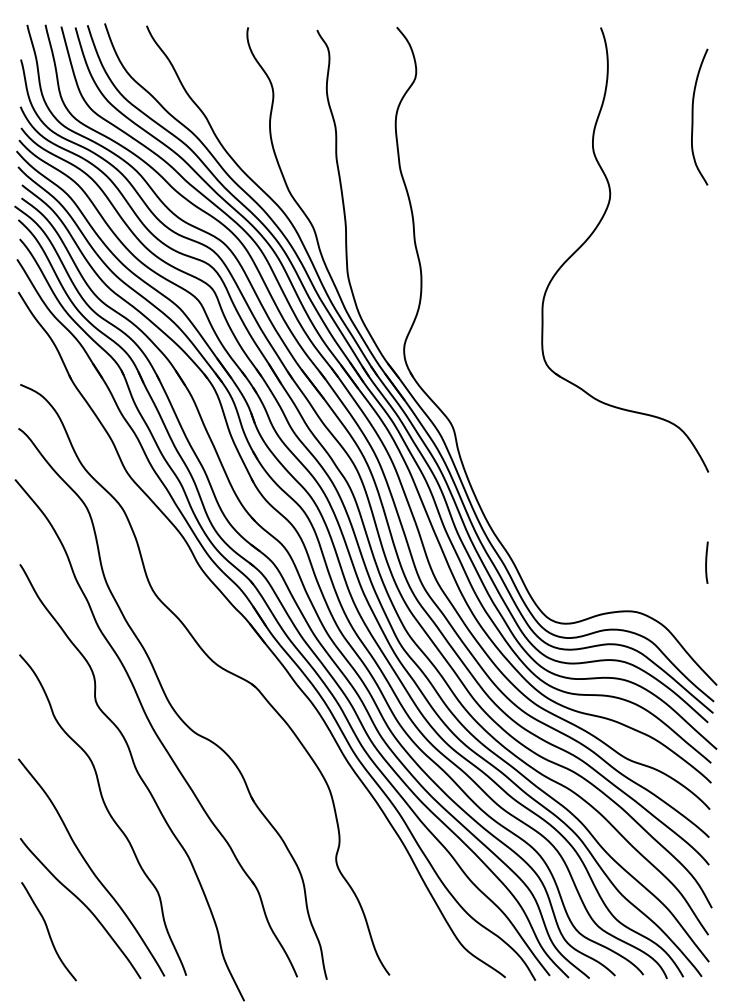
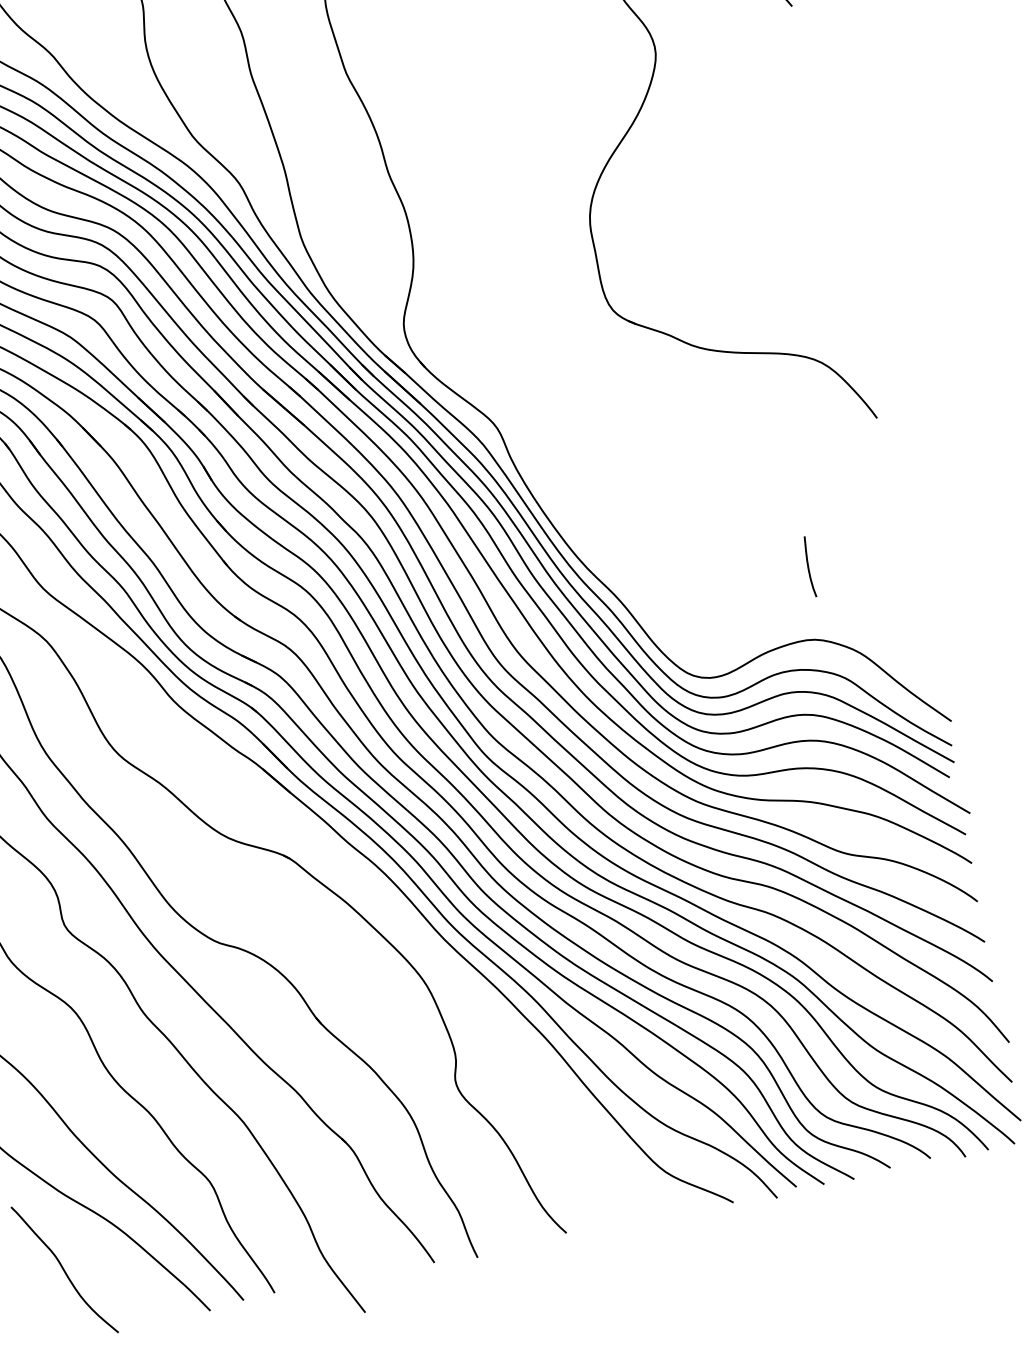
curve: (706, 562) -> (808, 566), moved

